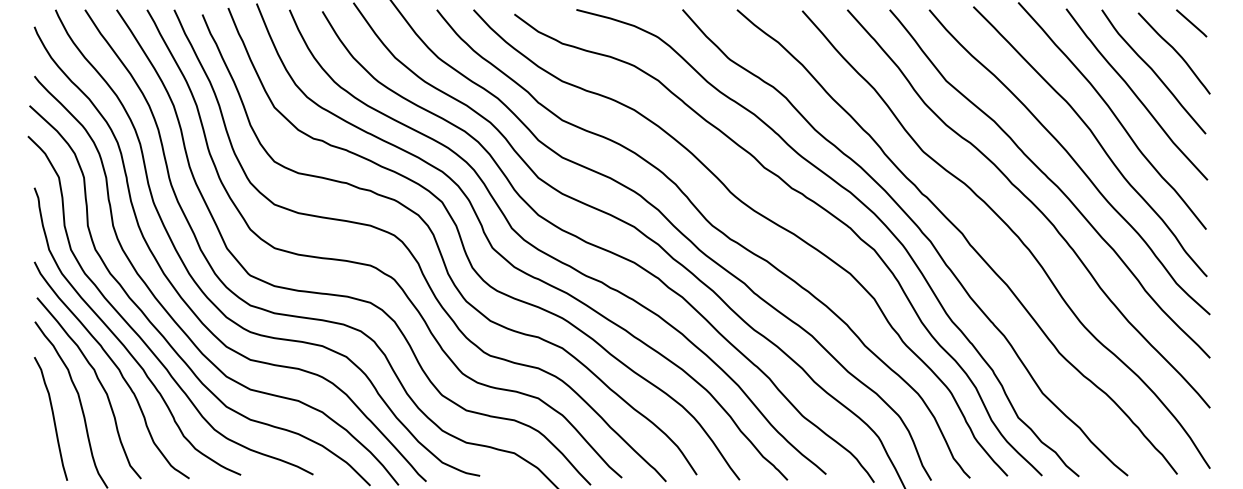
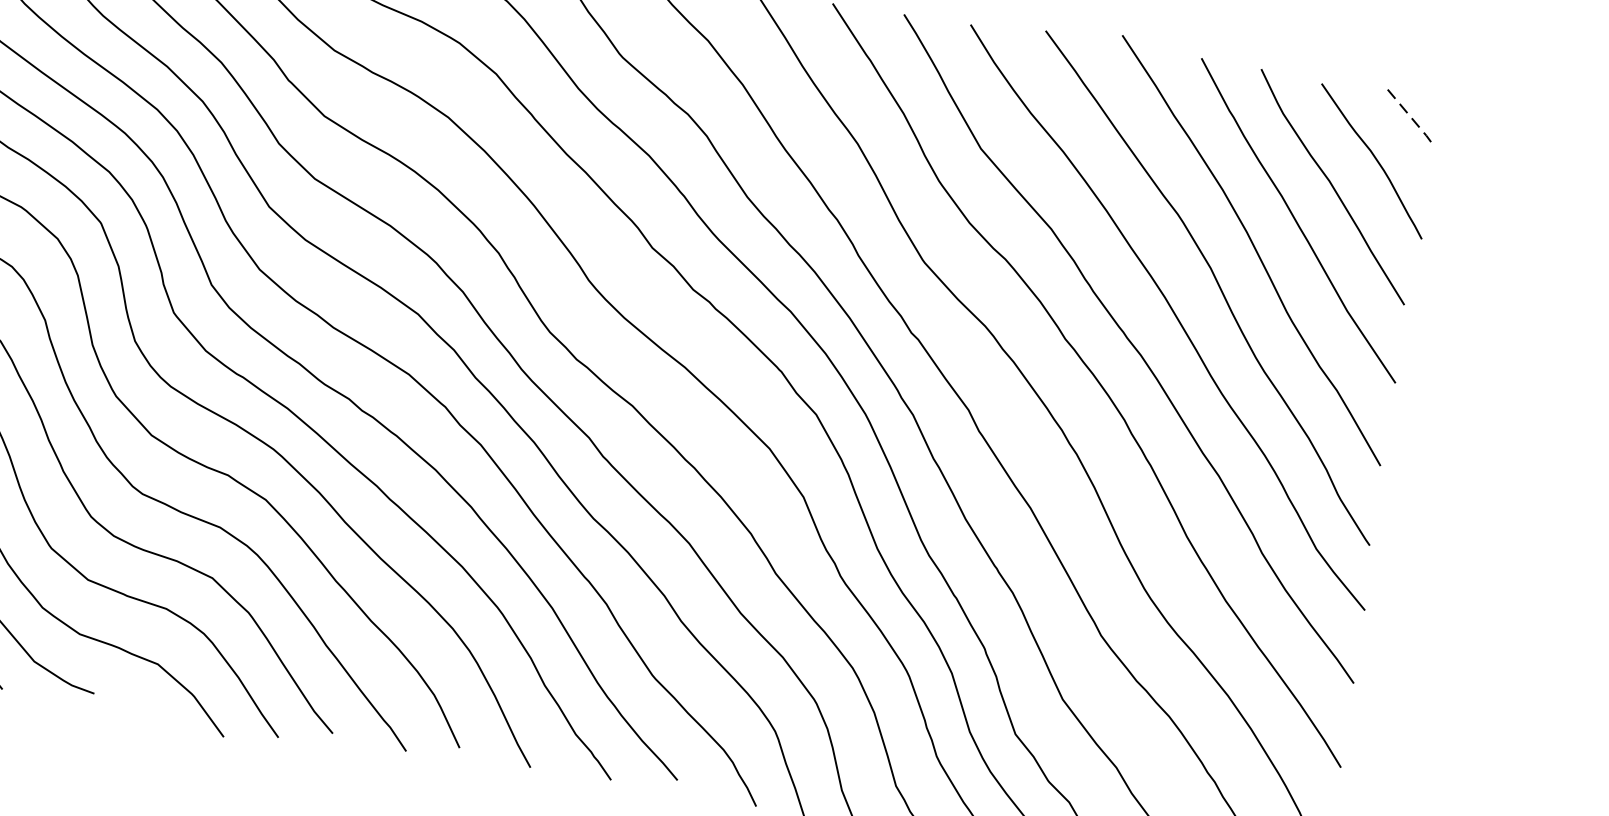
line: (1191, 23) -> (1408, 115), solid -> dashed

